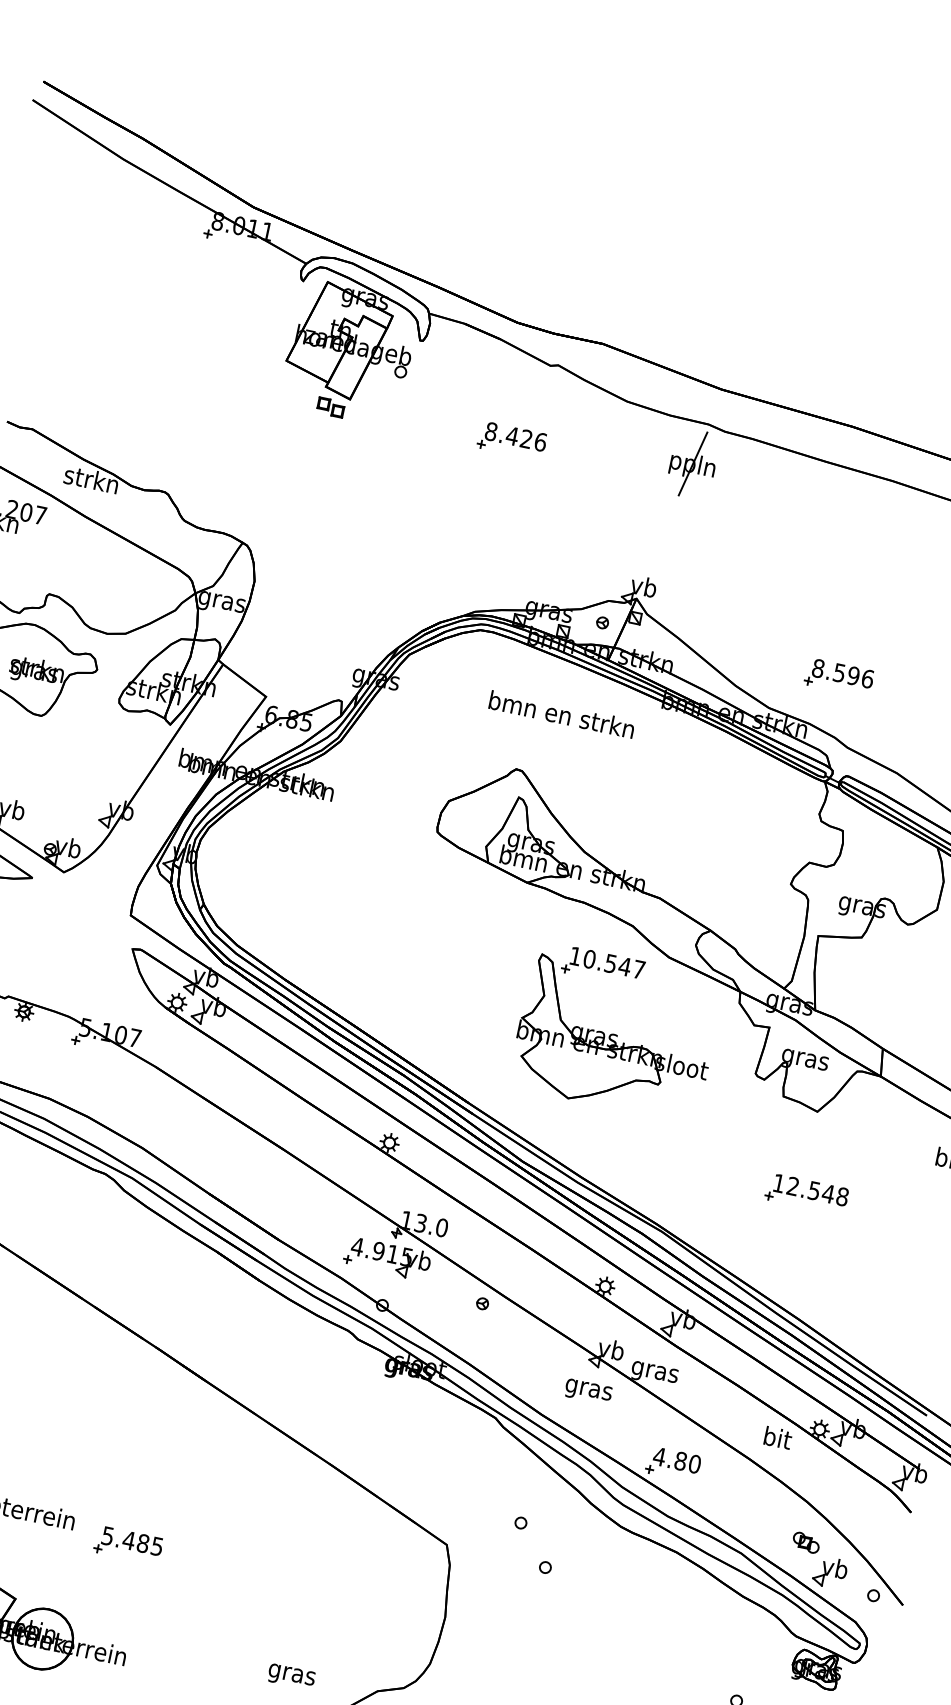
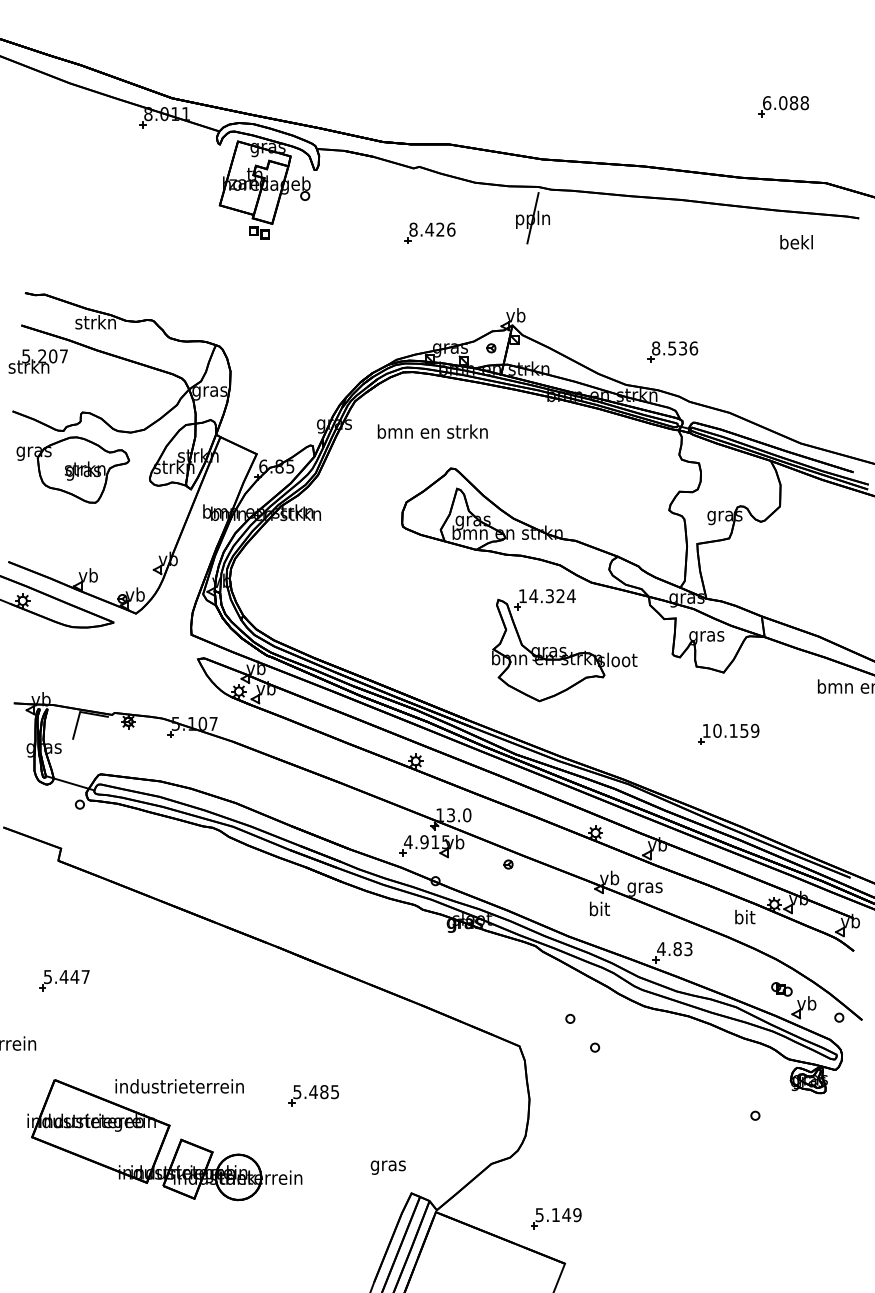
part: (511, 439) -> (429, 232), moved
text: (852, 675) -> (682, 348), 8.596 -> 8.536
text: (561, 714) -> (432, 431), moved
text: (614, 964) -> (552, 596), 10.547 -> 14.324
text: (818, 1191) -> (736, 730), 12.548 -> 10.159
text: (589, 1389) -> (599, 910), gras -> bit
text: (694, 1464) -> (688, 949), 4.80 -> 4.83
part: (128, 1545) -> (313, 1095), moved
text: (290, 1676) -> (387, 1167), moved

